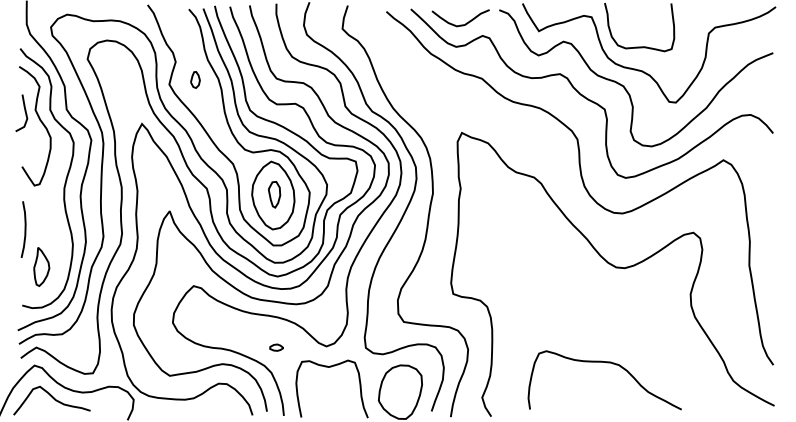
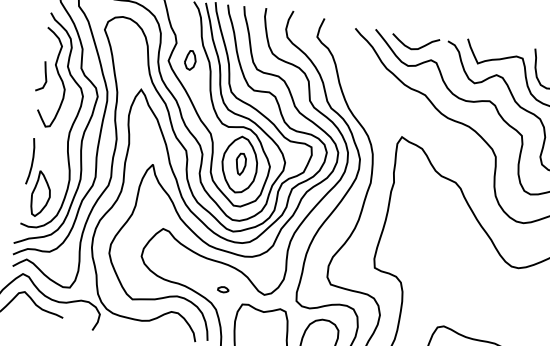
part: (195, 79) -> (190, 59), size x1.43
line: (24, 111) -> (44, 75), moved
part: (41, 266) -> (41, 193), size x1.43

